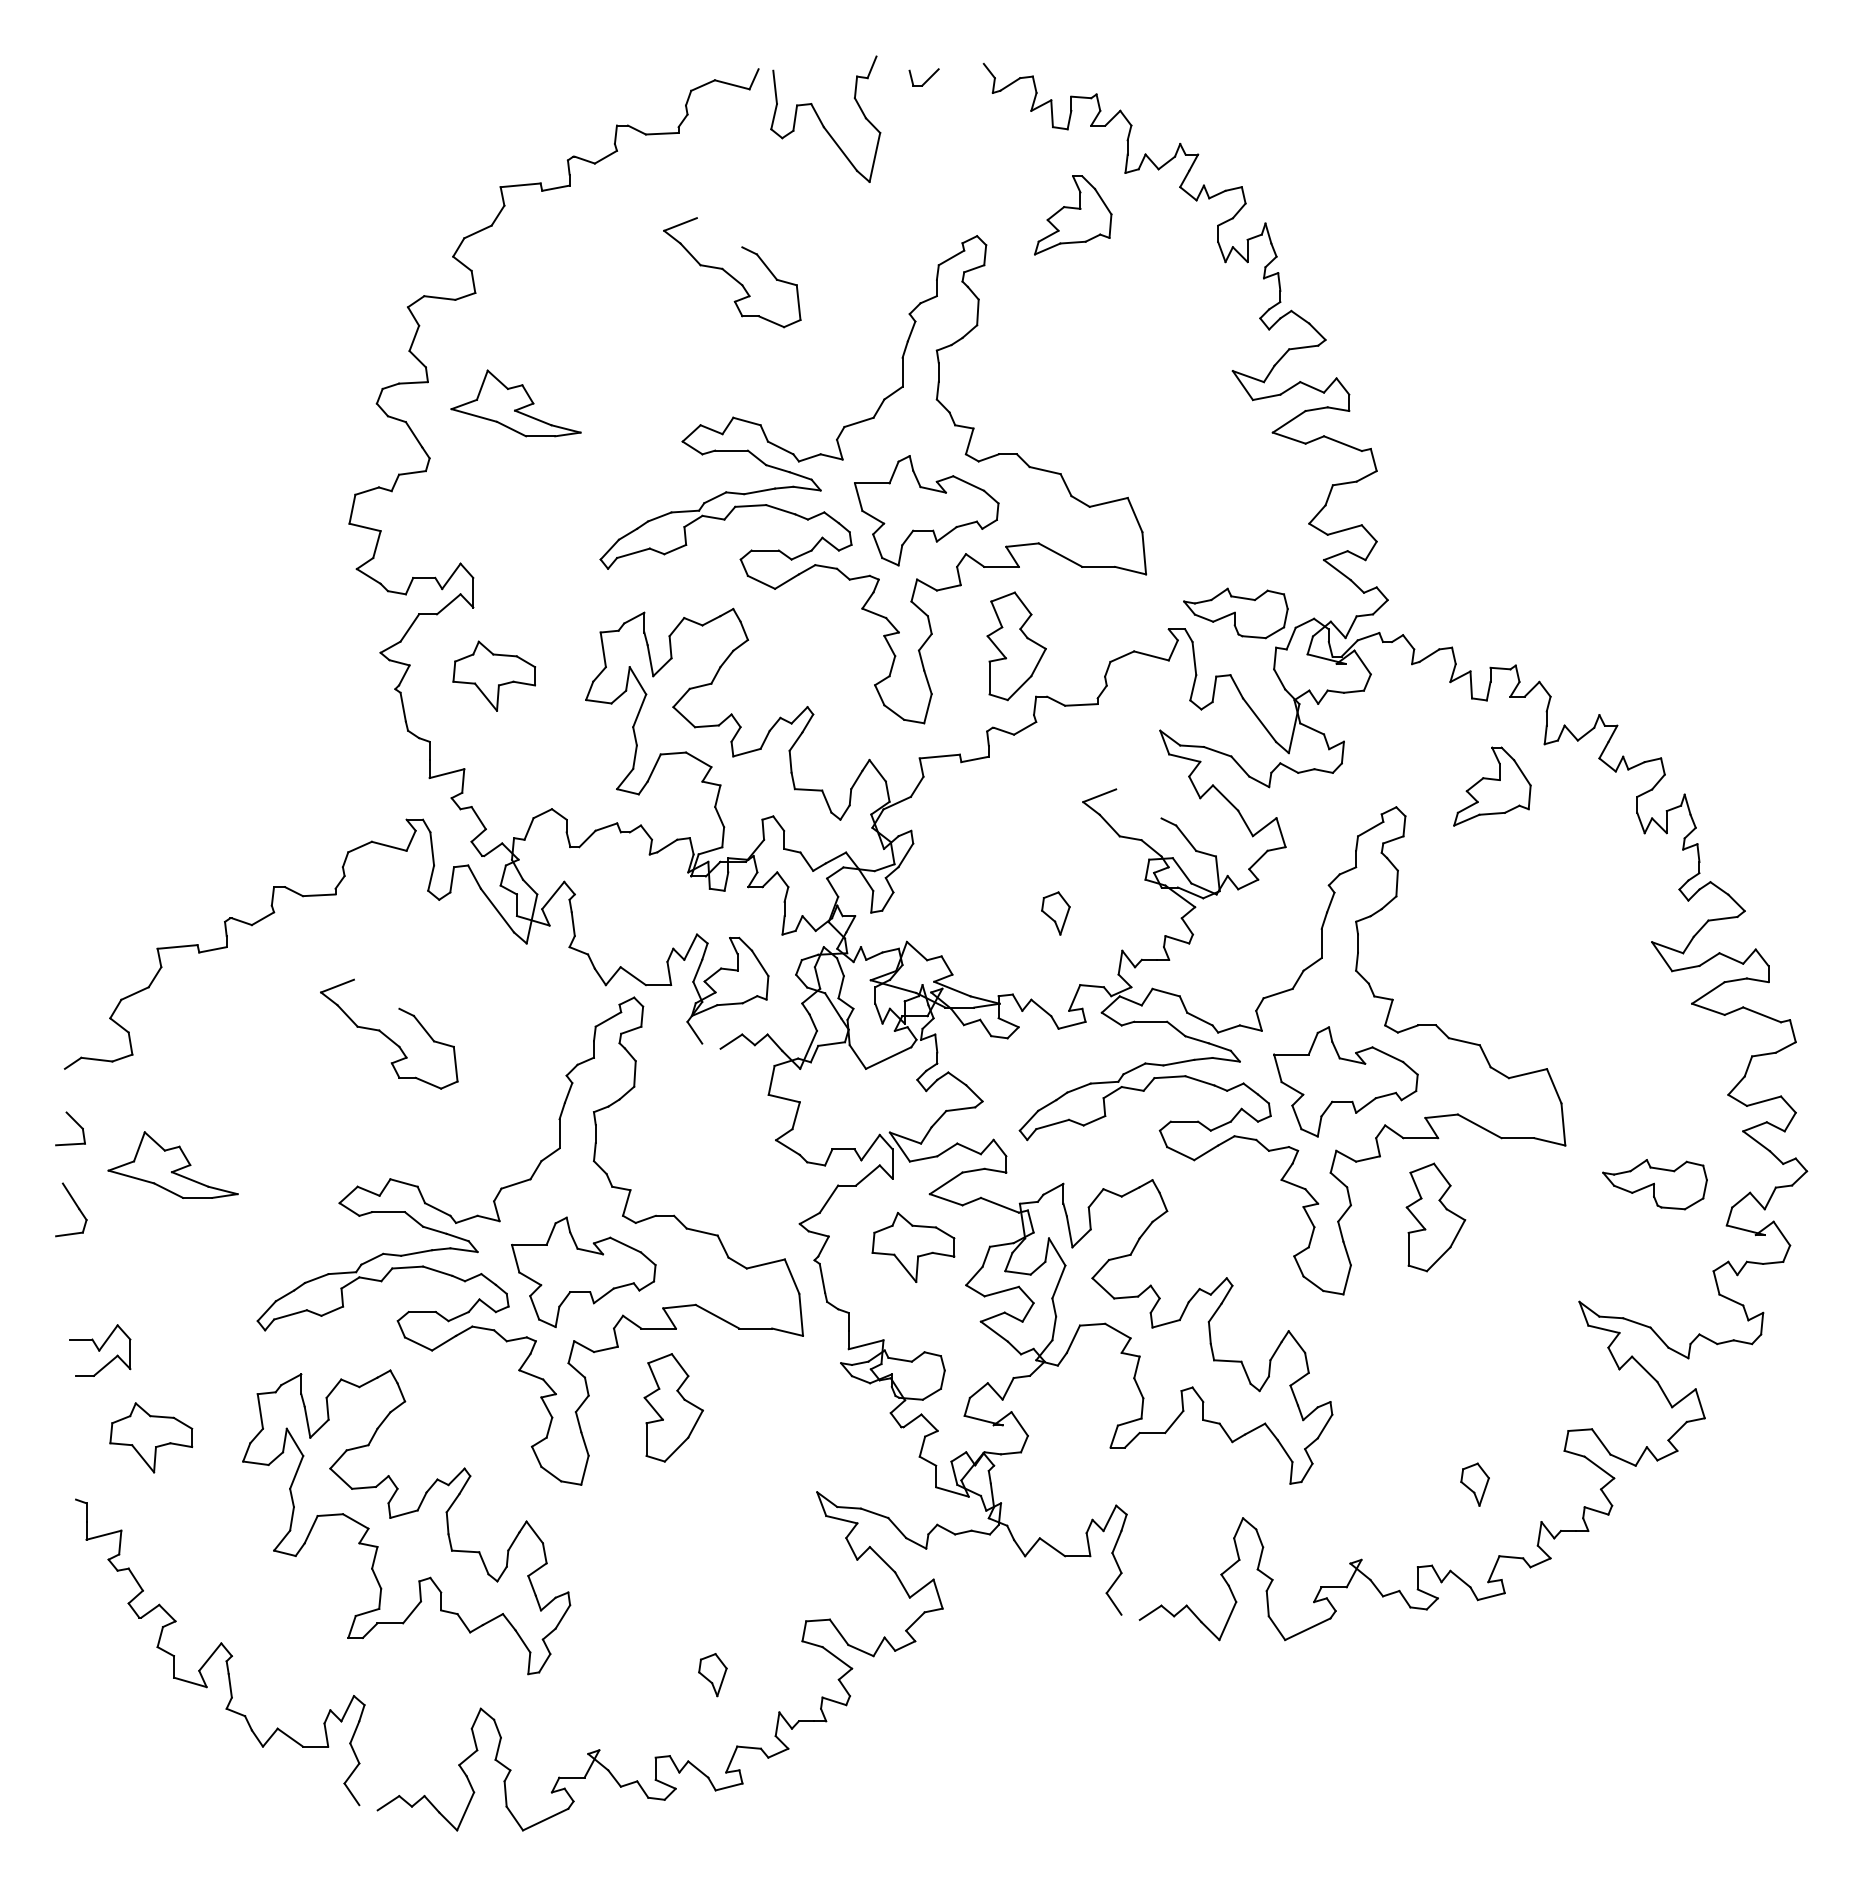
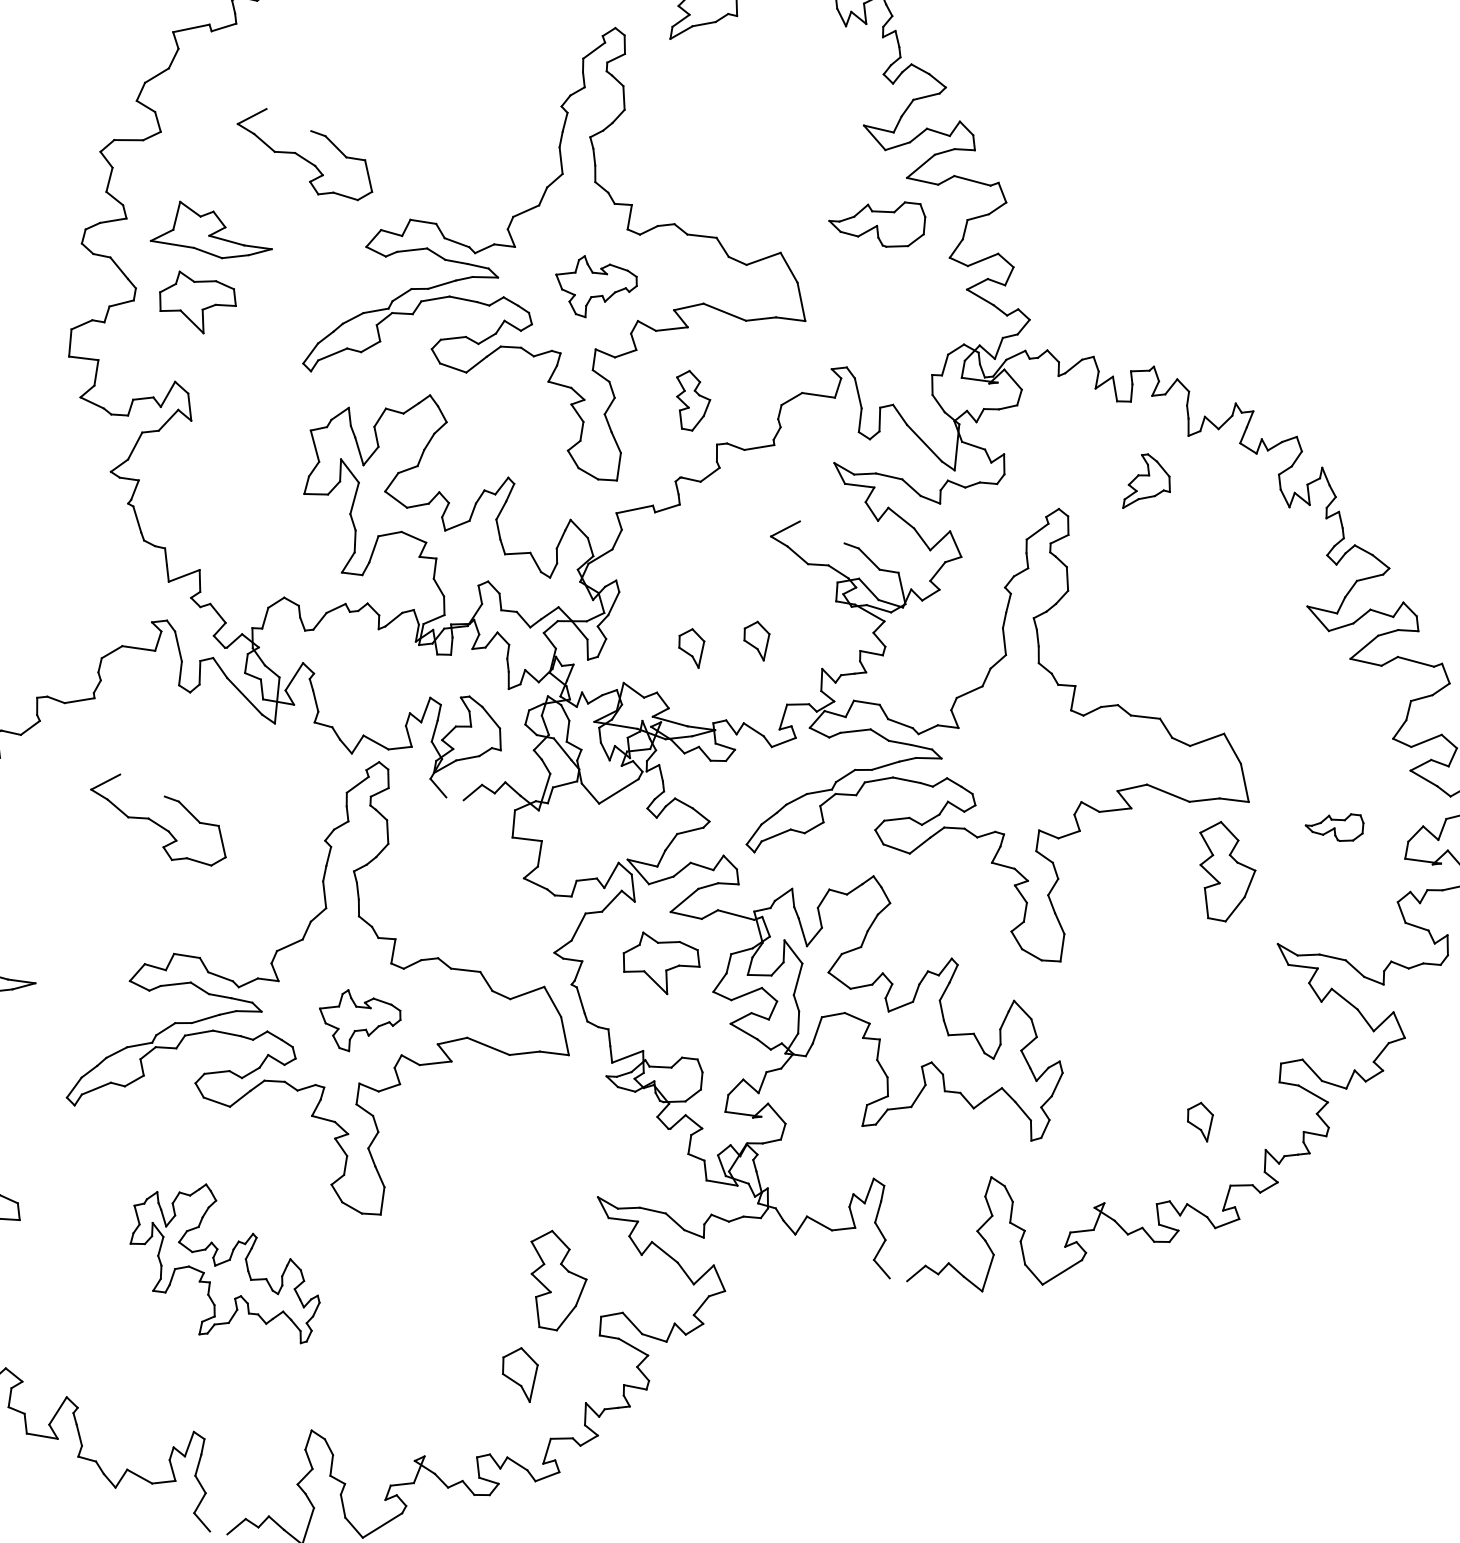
part: (732, 272) -> (304, 155), moved
part: (926, 510) -> (597, 285), size x0.6
part: (1235, 613) -> (877, 226), moved
part: (1016, 646) -> (693, 400), size x0.6
part: (493, 675) -> (196, 301), moved
part: (1492, 786) -> (1145, 480), size x0.7
part: (984, 913) -> (691, 648), added
part: (1345, 1081) -> (1040, 765), removed
part: (1654, 1184) -> (1334, 828), size x0.6
part: (1435, 1217) -> (1227, 871), moved
part: (583, 1271) -> (360, 1018), size x0.6
part: (673, 1407) -> (559, 1279), moved
part: (406, 1522) -> (224, 1267), size x0.6
part: (712, 1675) -> (520, 1376), size x1.4

